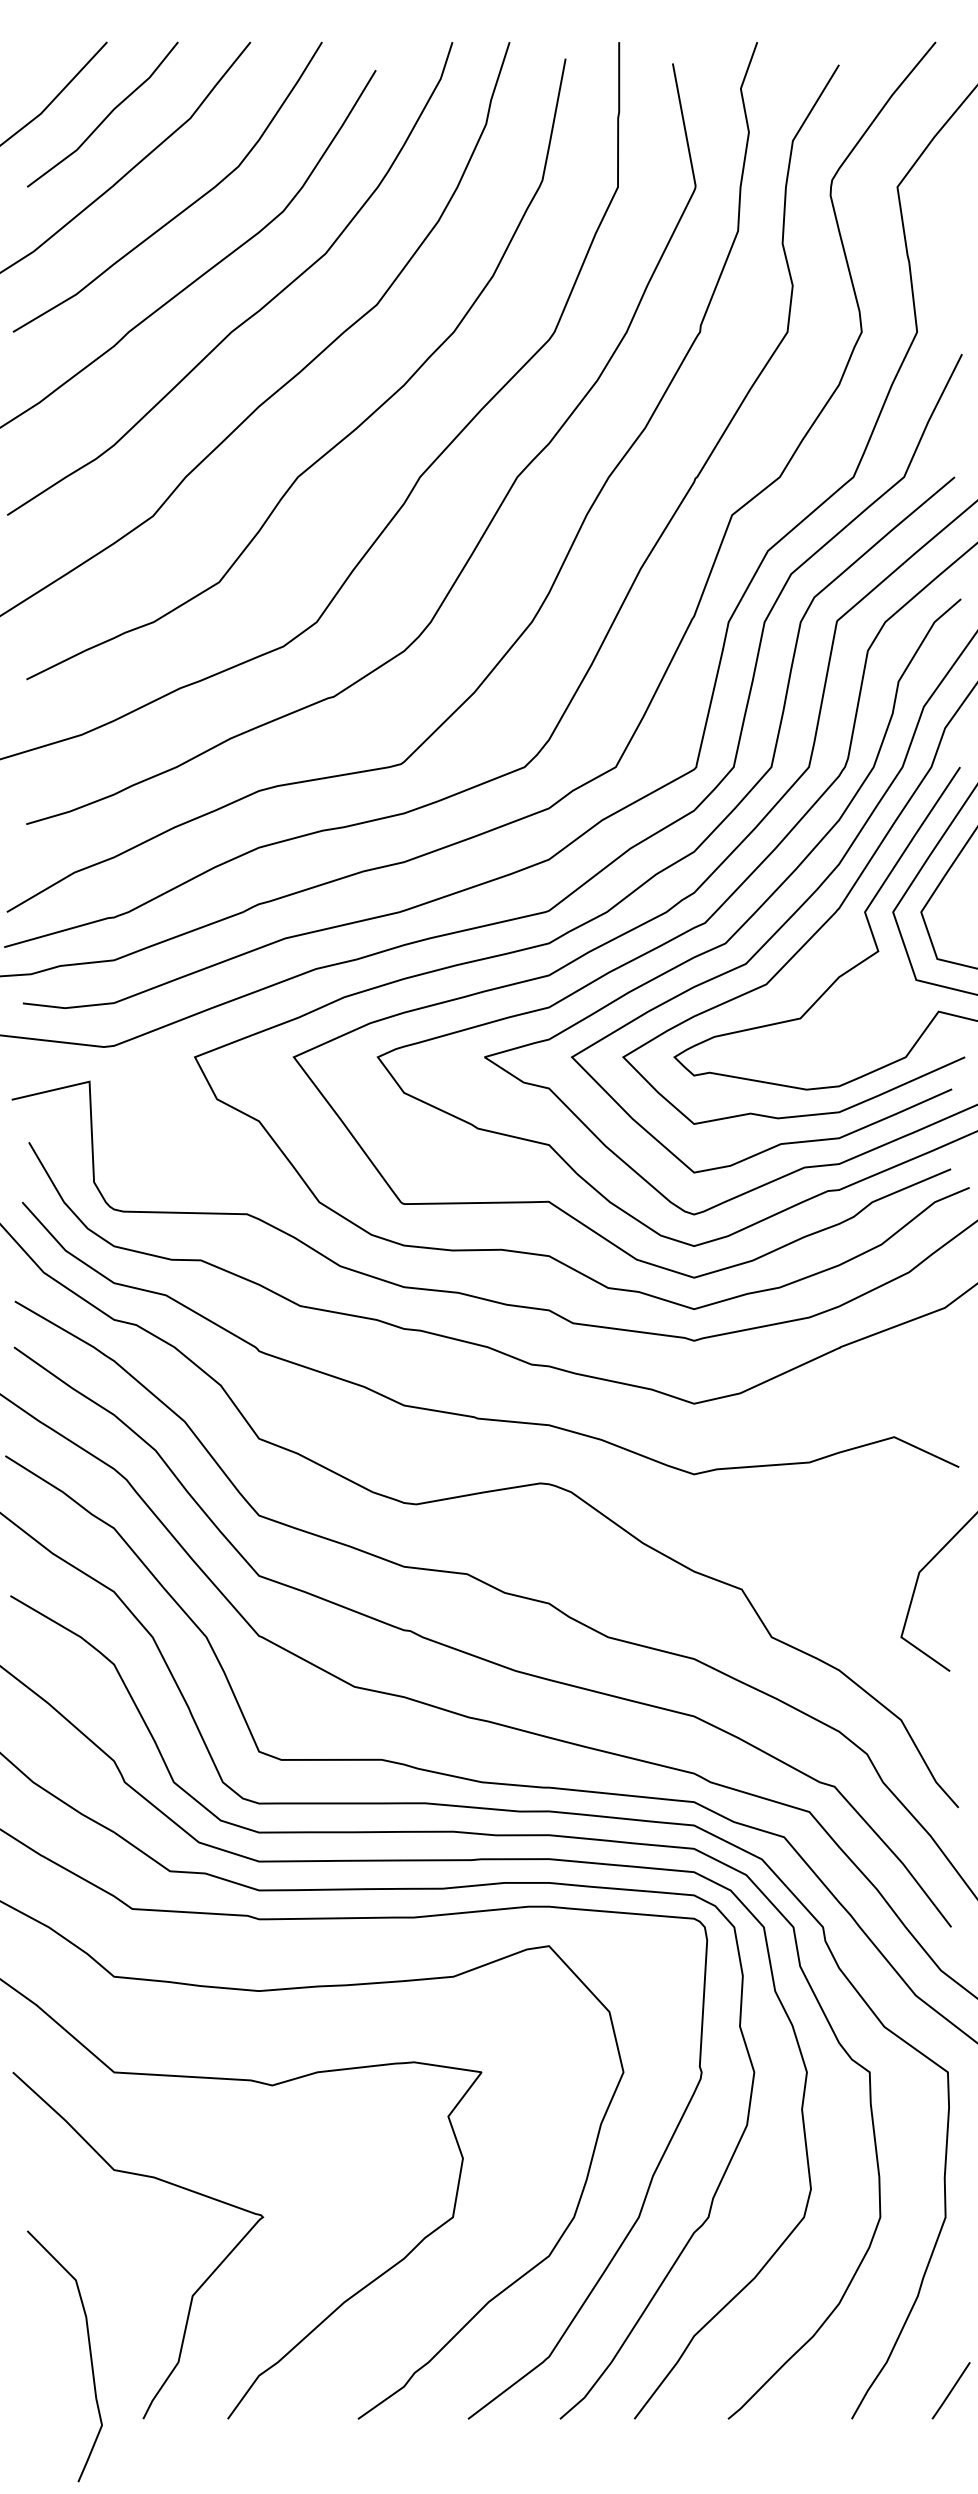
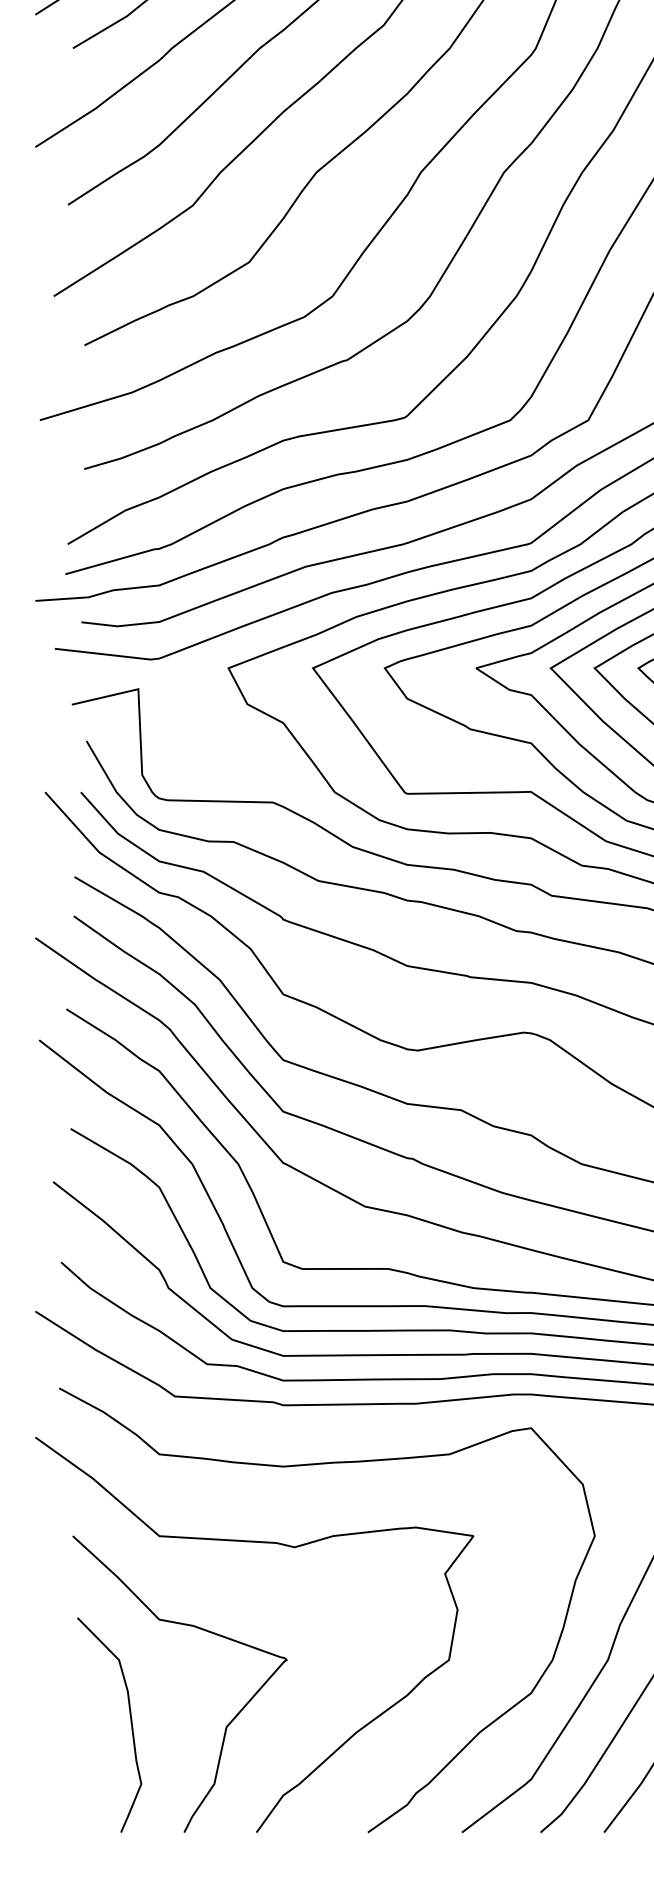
curve: (89, 2353) -> (130, 1722), moved

